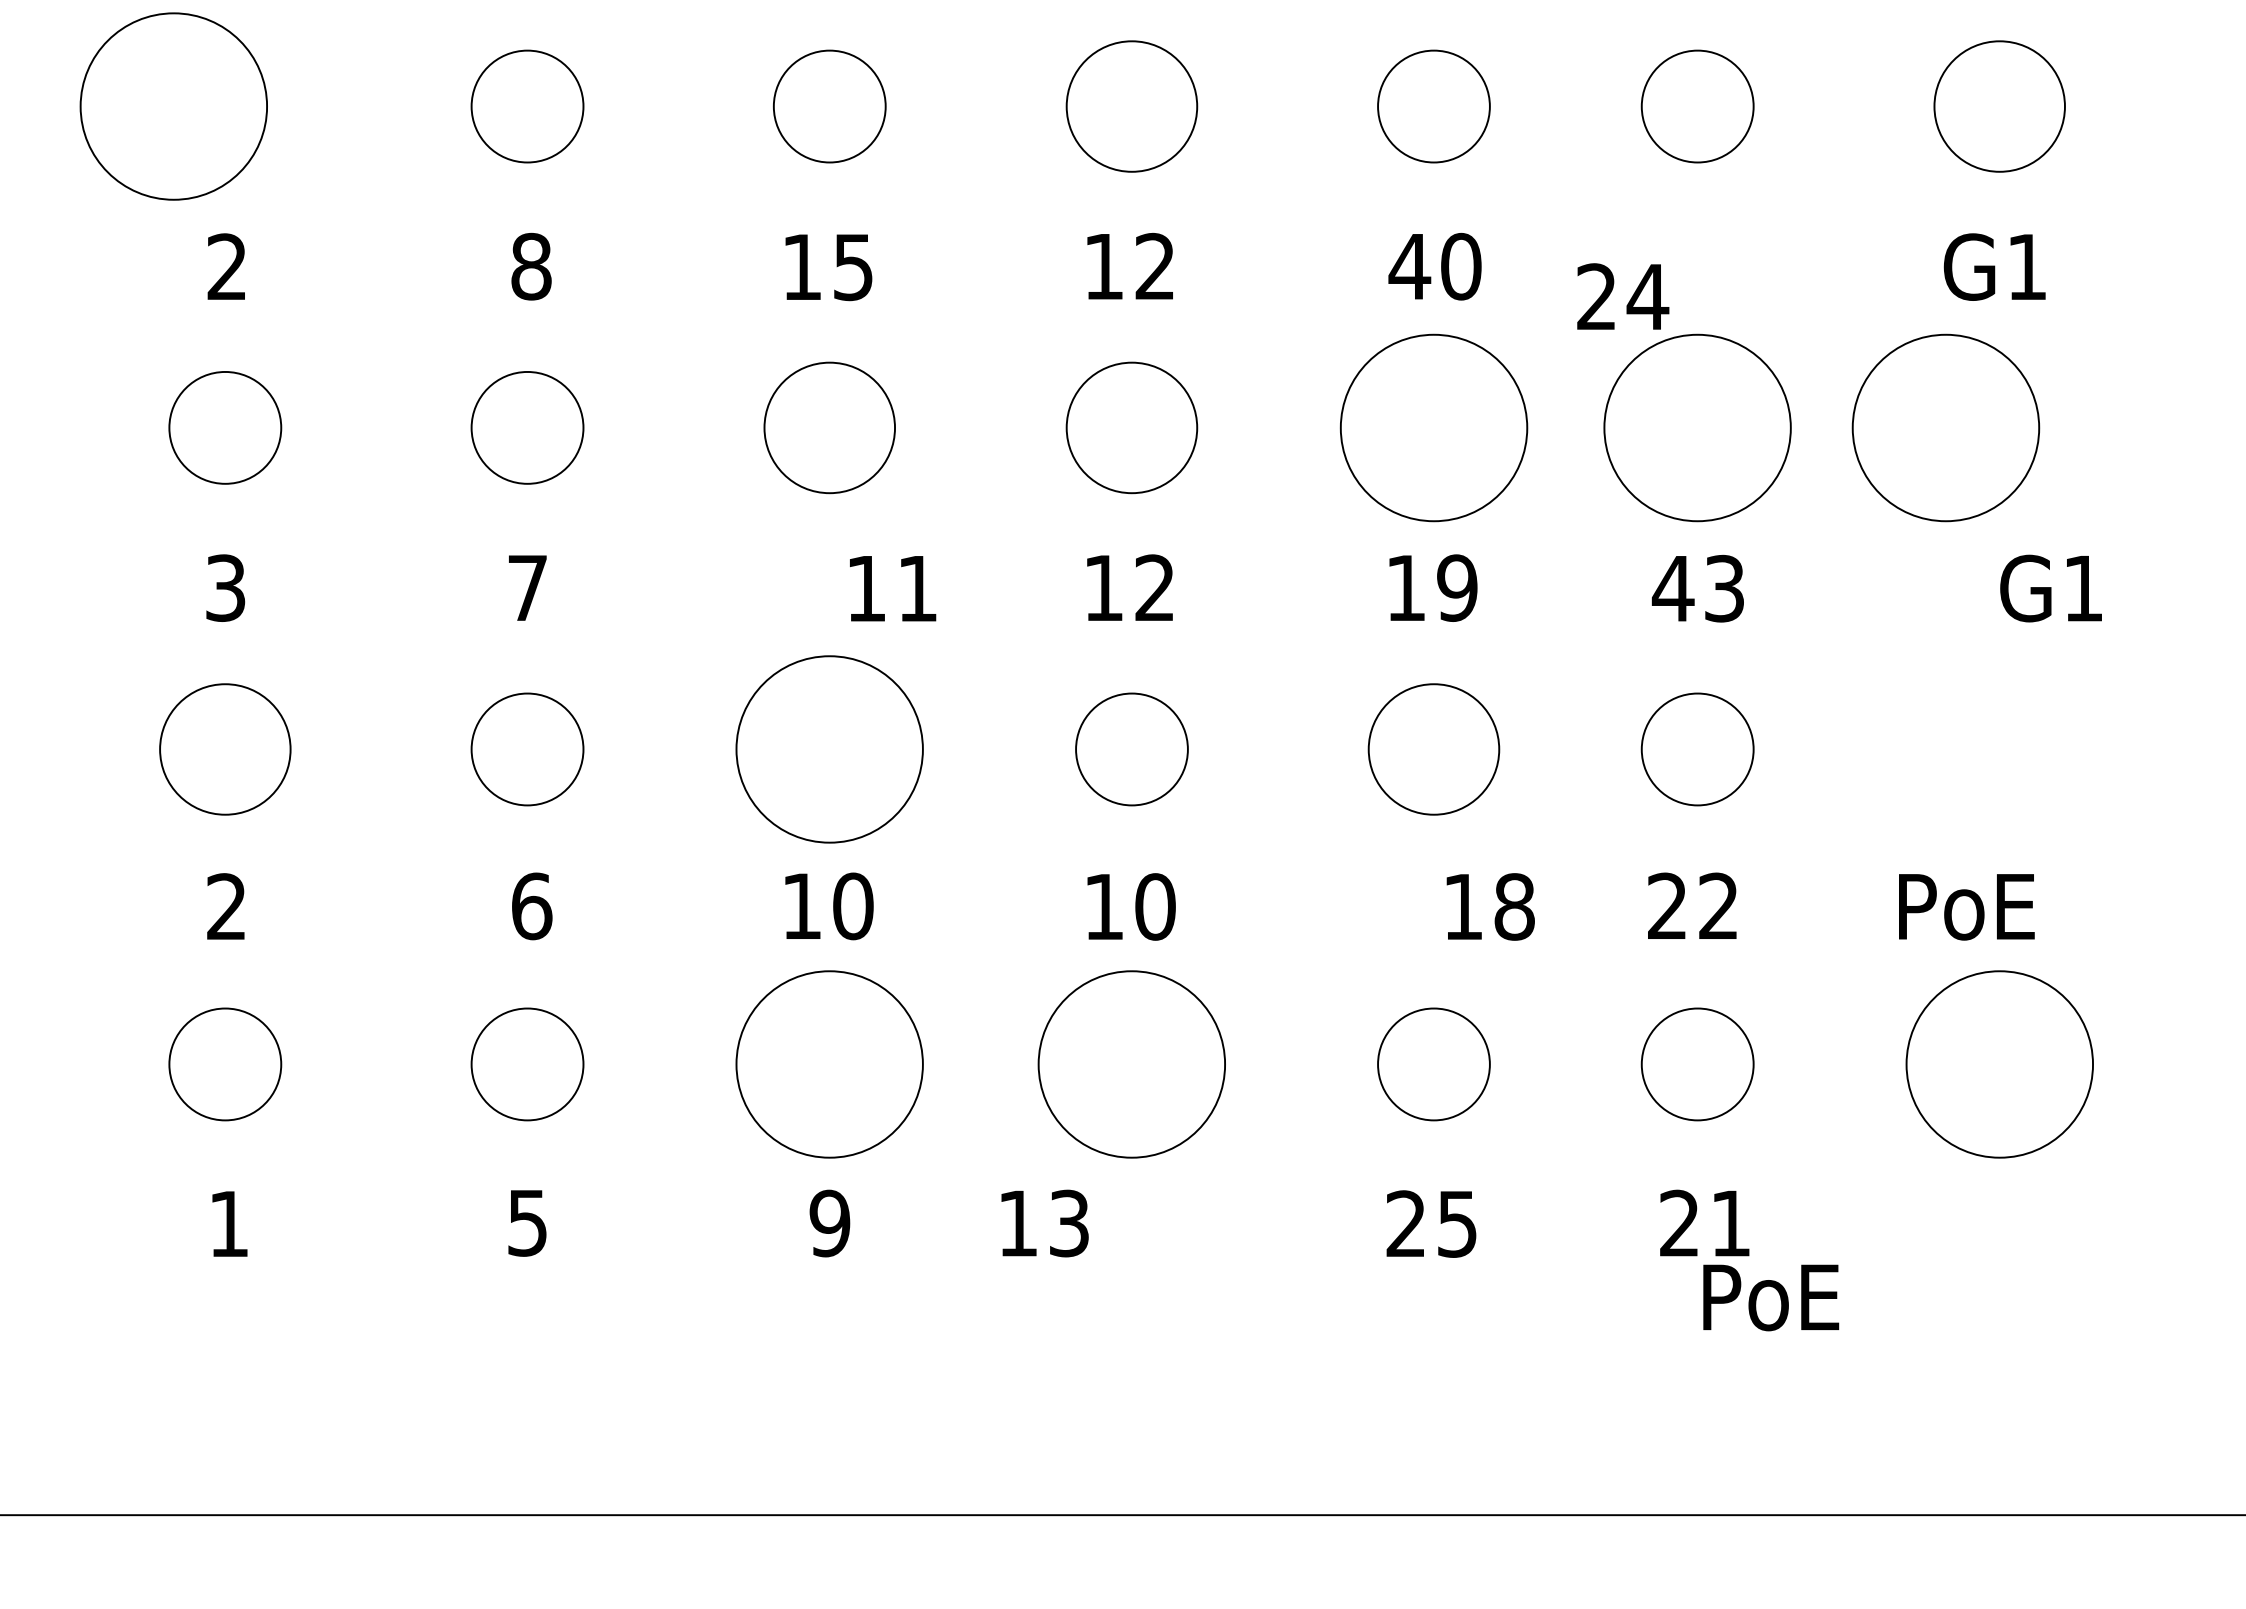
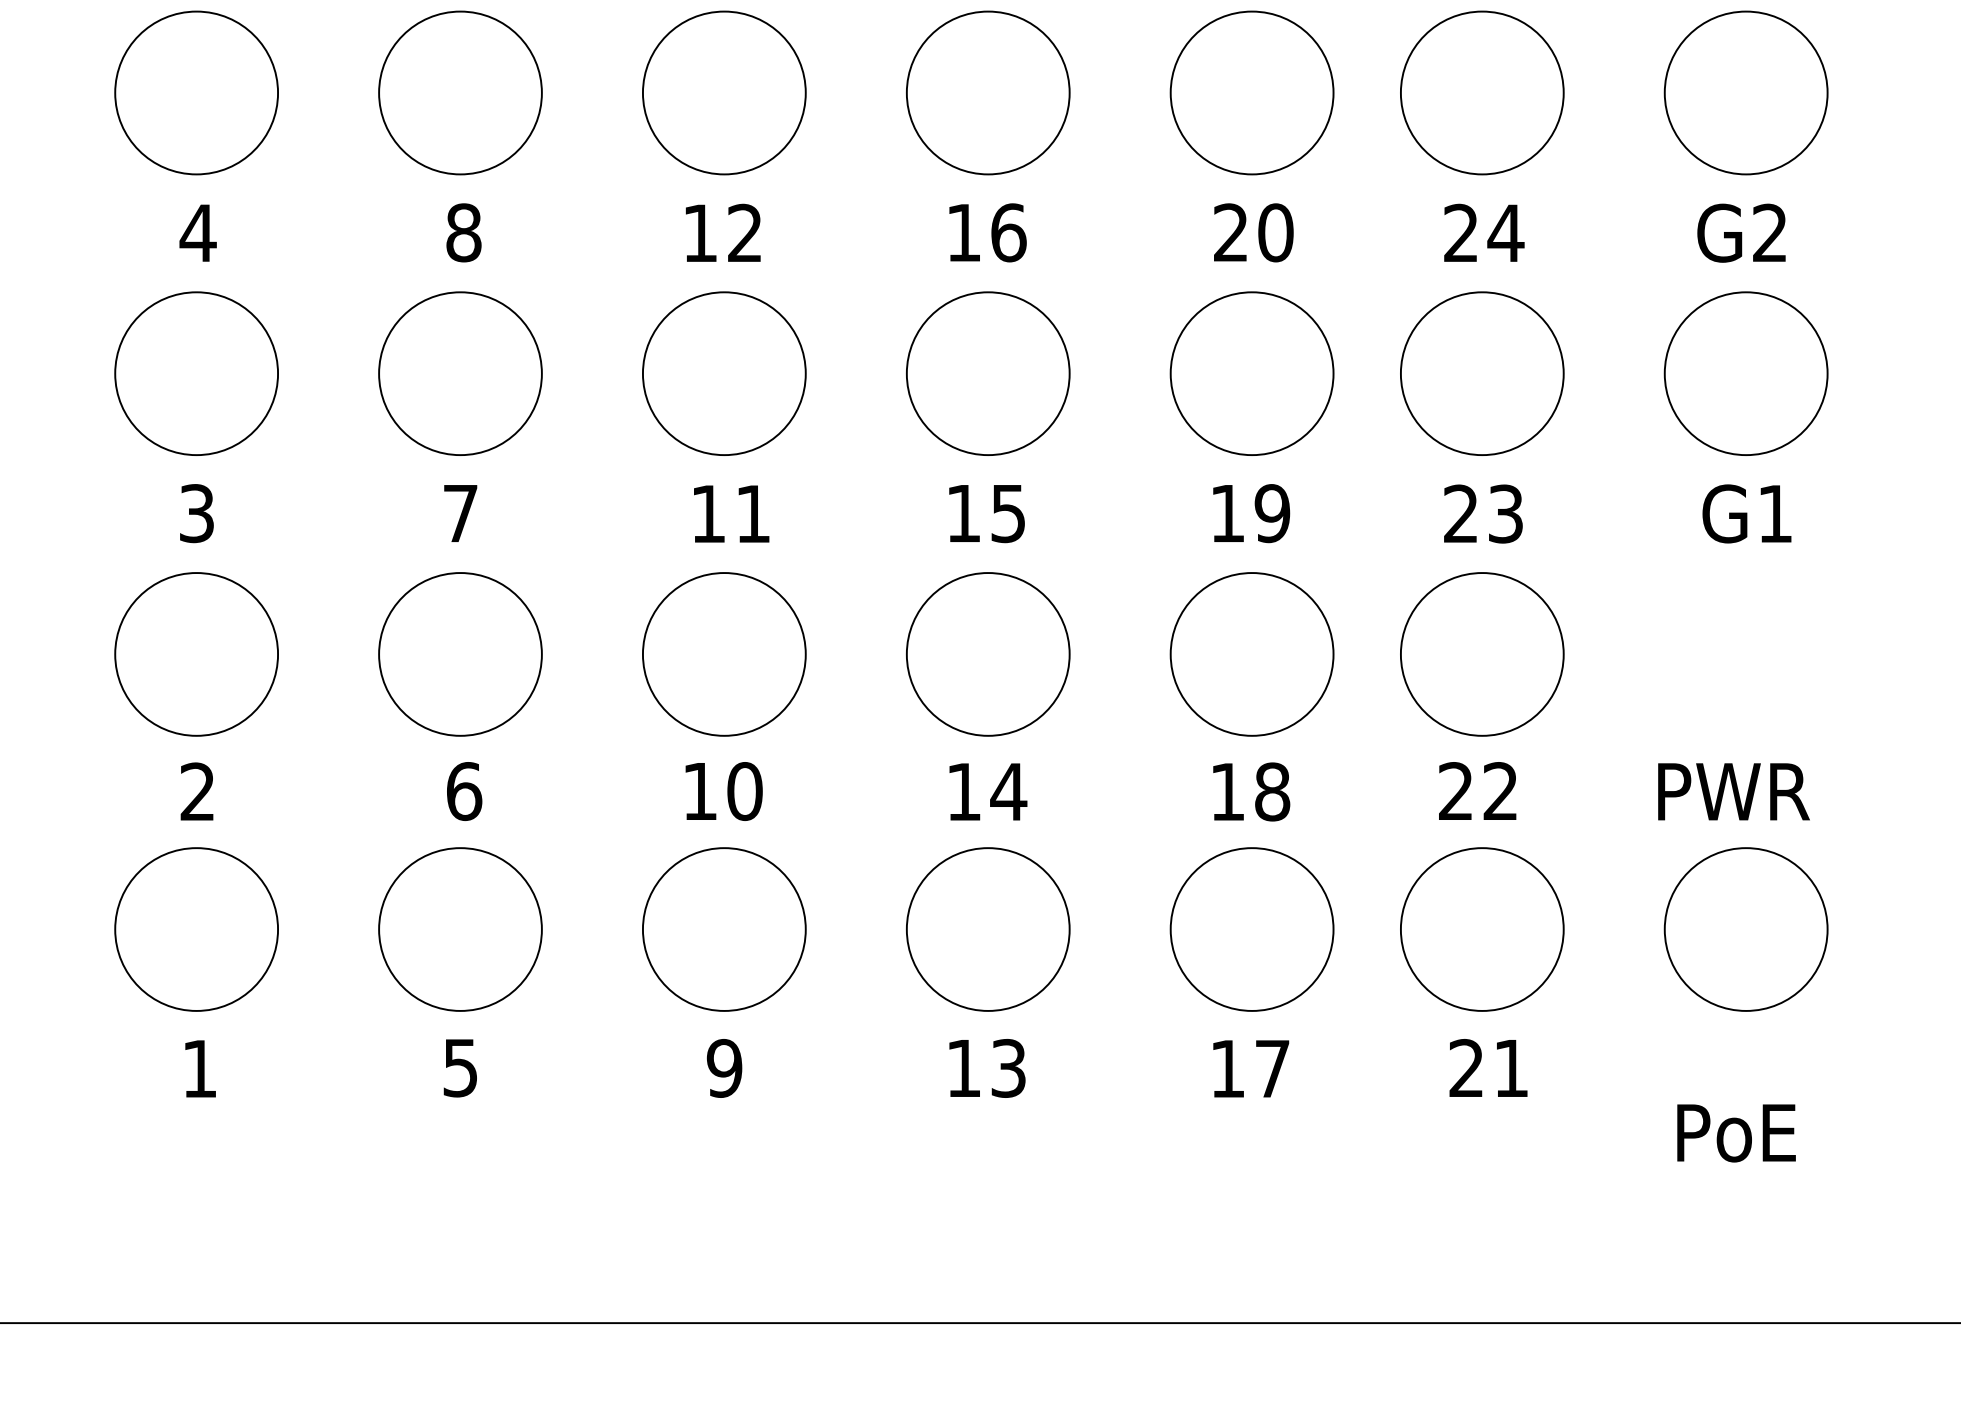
part: (173, 105) -> (196, 92), moved
part: (527, 105) -> (460, 92), size x1.67
part: (829, 105) -> (724, 92), size x1.67
part: (1132, 105) -> (988, 92), size x1.43
part: (1433, 105) -> (1251, 92), size x1.67
part: (1697, 105) -> (1482, 92), size x1.67
part: (1999, 105) -> (1745, 92), size x1.43
text: (226, 266) -> (197, 232), 2 -> 4
text: (852, 266) -> (744, 232), 15 -> 12
text: (1155, 266) -> (1008, 232), 12 -> 16
text: (1409, 266) -> (1230, 232), 40 -> 20
text: (2026, 266) -> (1769, 232), G1 -> G2
text: (1623, 296) -> (1484, 232), moved
part: (225, 427) -> (196, 373), size x1.67
part: (527, 427) -> (460, 373), size x1.67
part: (829, 427) -> (724, 373), size x1.43
part: (1132, 427) -> (988, 373), size x1.43
part: (1945, 427) -> (1745, 373), moved
text: (892, 588) -> (731, 513), moved
text: (1153, 588) -> (1007, 513), 12 -> 15
text: (1672, 588) -> (1460, 513), 43 -> 23
text: (2050, 588) -> (1746, 513), moved
part: (225, 749) -> (196, 654), size x1.43
part: (527, 749) -> (460, 654), size x1.67
part: (1132, 749) -> (988, 654), size x1.67
part: (1433, 749) -> (1251, 654), size x1.43
part: (1697, 749) -> (1482, 654), size x1.67
text: (1155, 906) -> (1008, 791), 10 -> 14
text: (1490, 906) -> (1251, 791), moved
text: (2007, 907) -> (1752, 792), PoE -> PWR
part: (225, 1064) -> (196, 929), size x1.67
part: (527, 1064) -> (460, 929), size x1.67
part: (1433, 1064) -> (1251, 929), size x1.67
part: (1697, 1064) -> (1482, 929), size x1.67
text: (1045, 1223) -> (987, 1068), moved
text: (1431, 1223) -> (1249, 1068), 25 -> 17
text: (1771, 1298) -> (1736, 1133), moved

